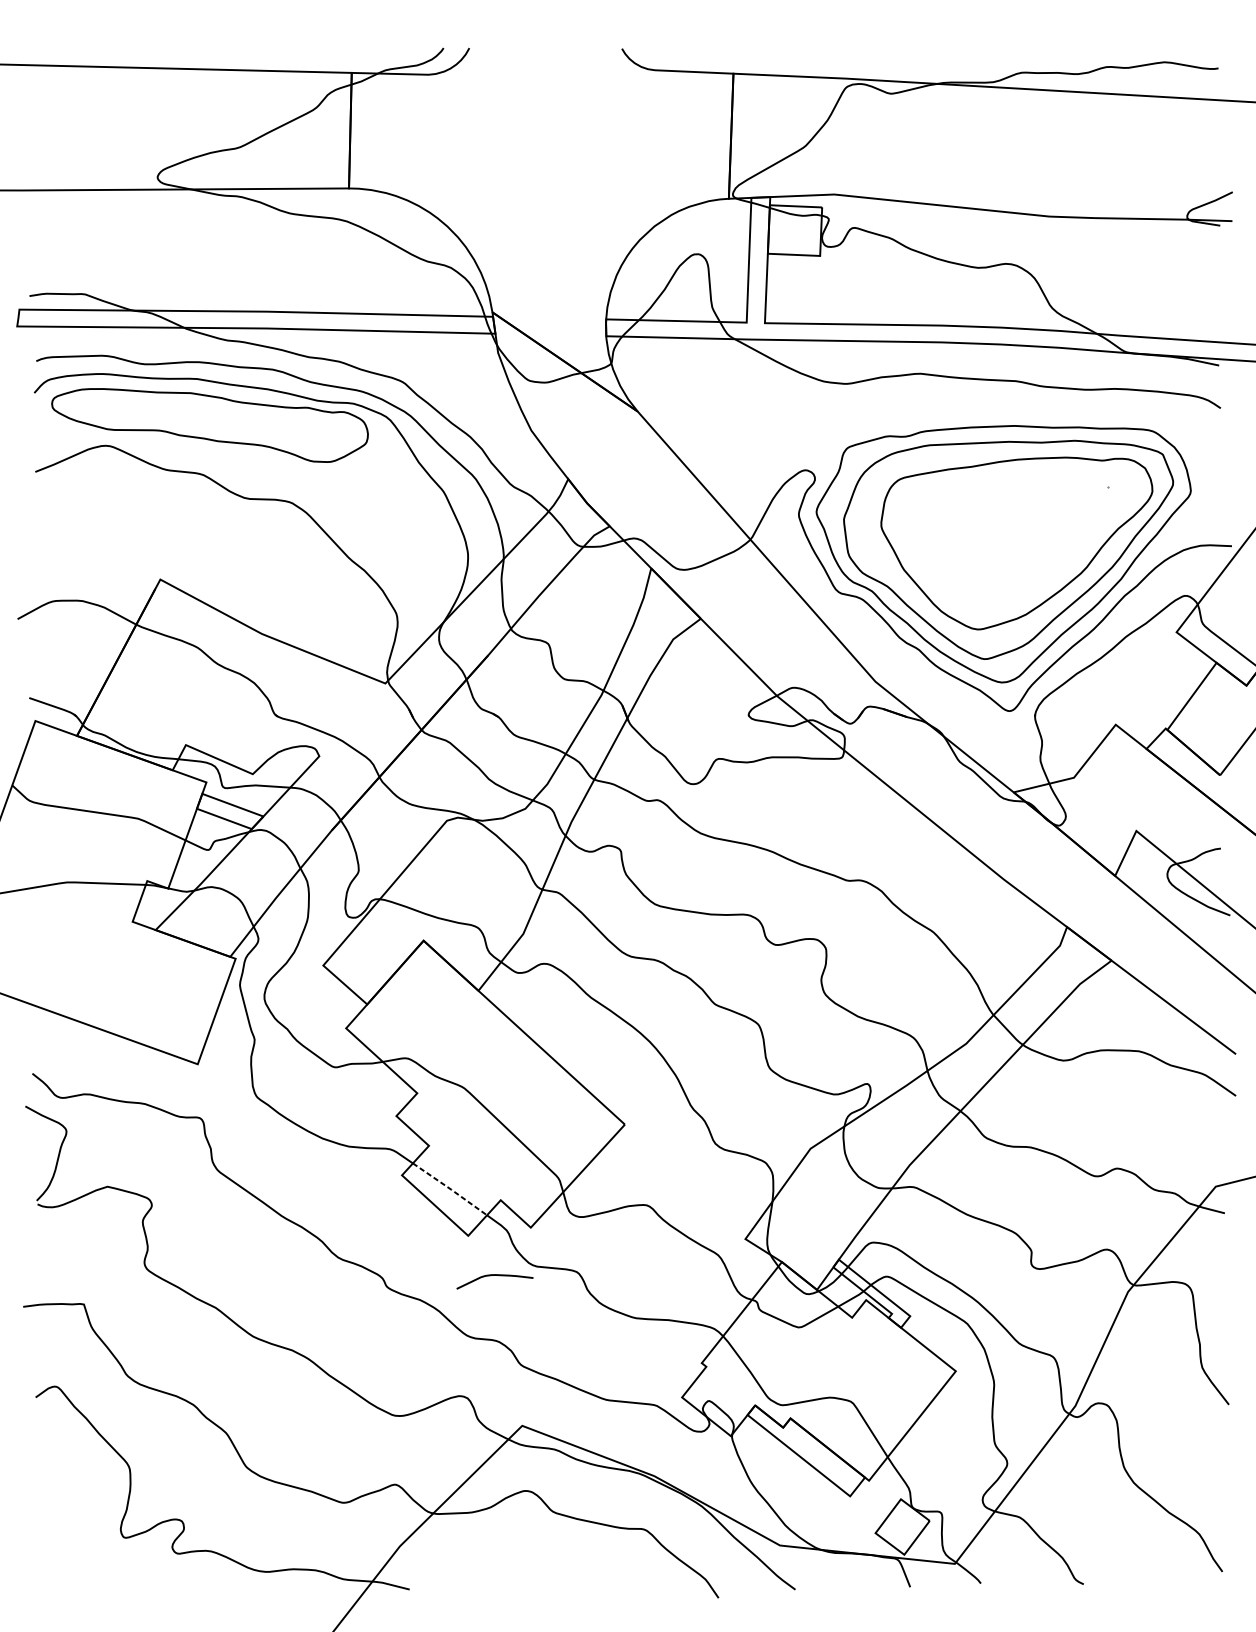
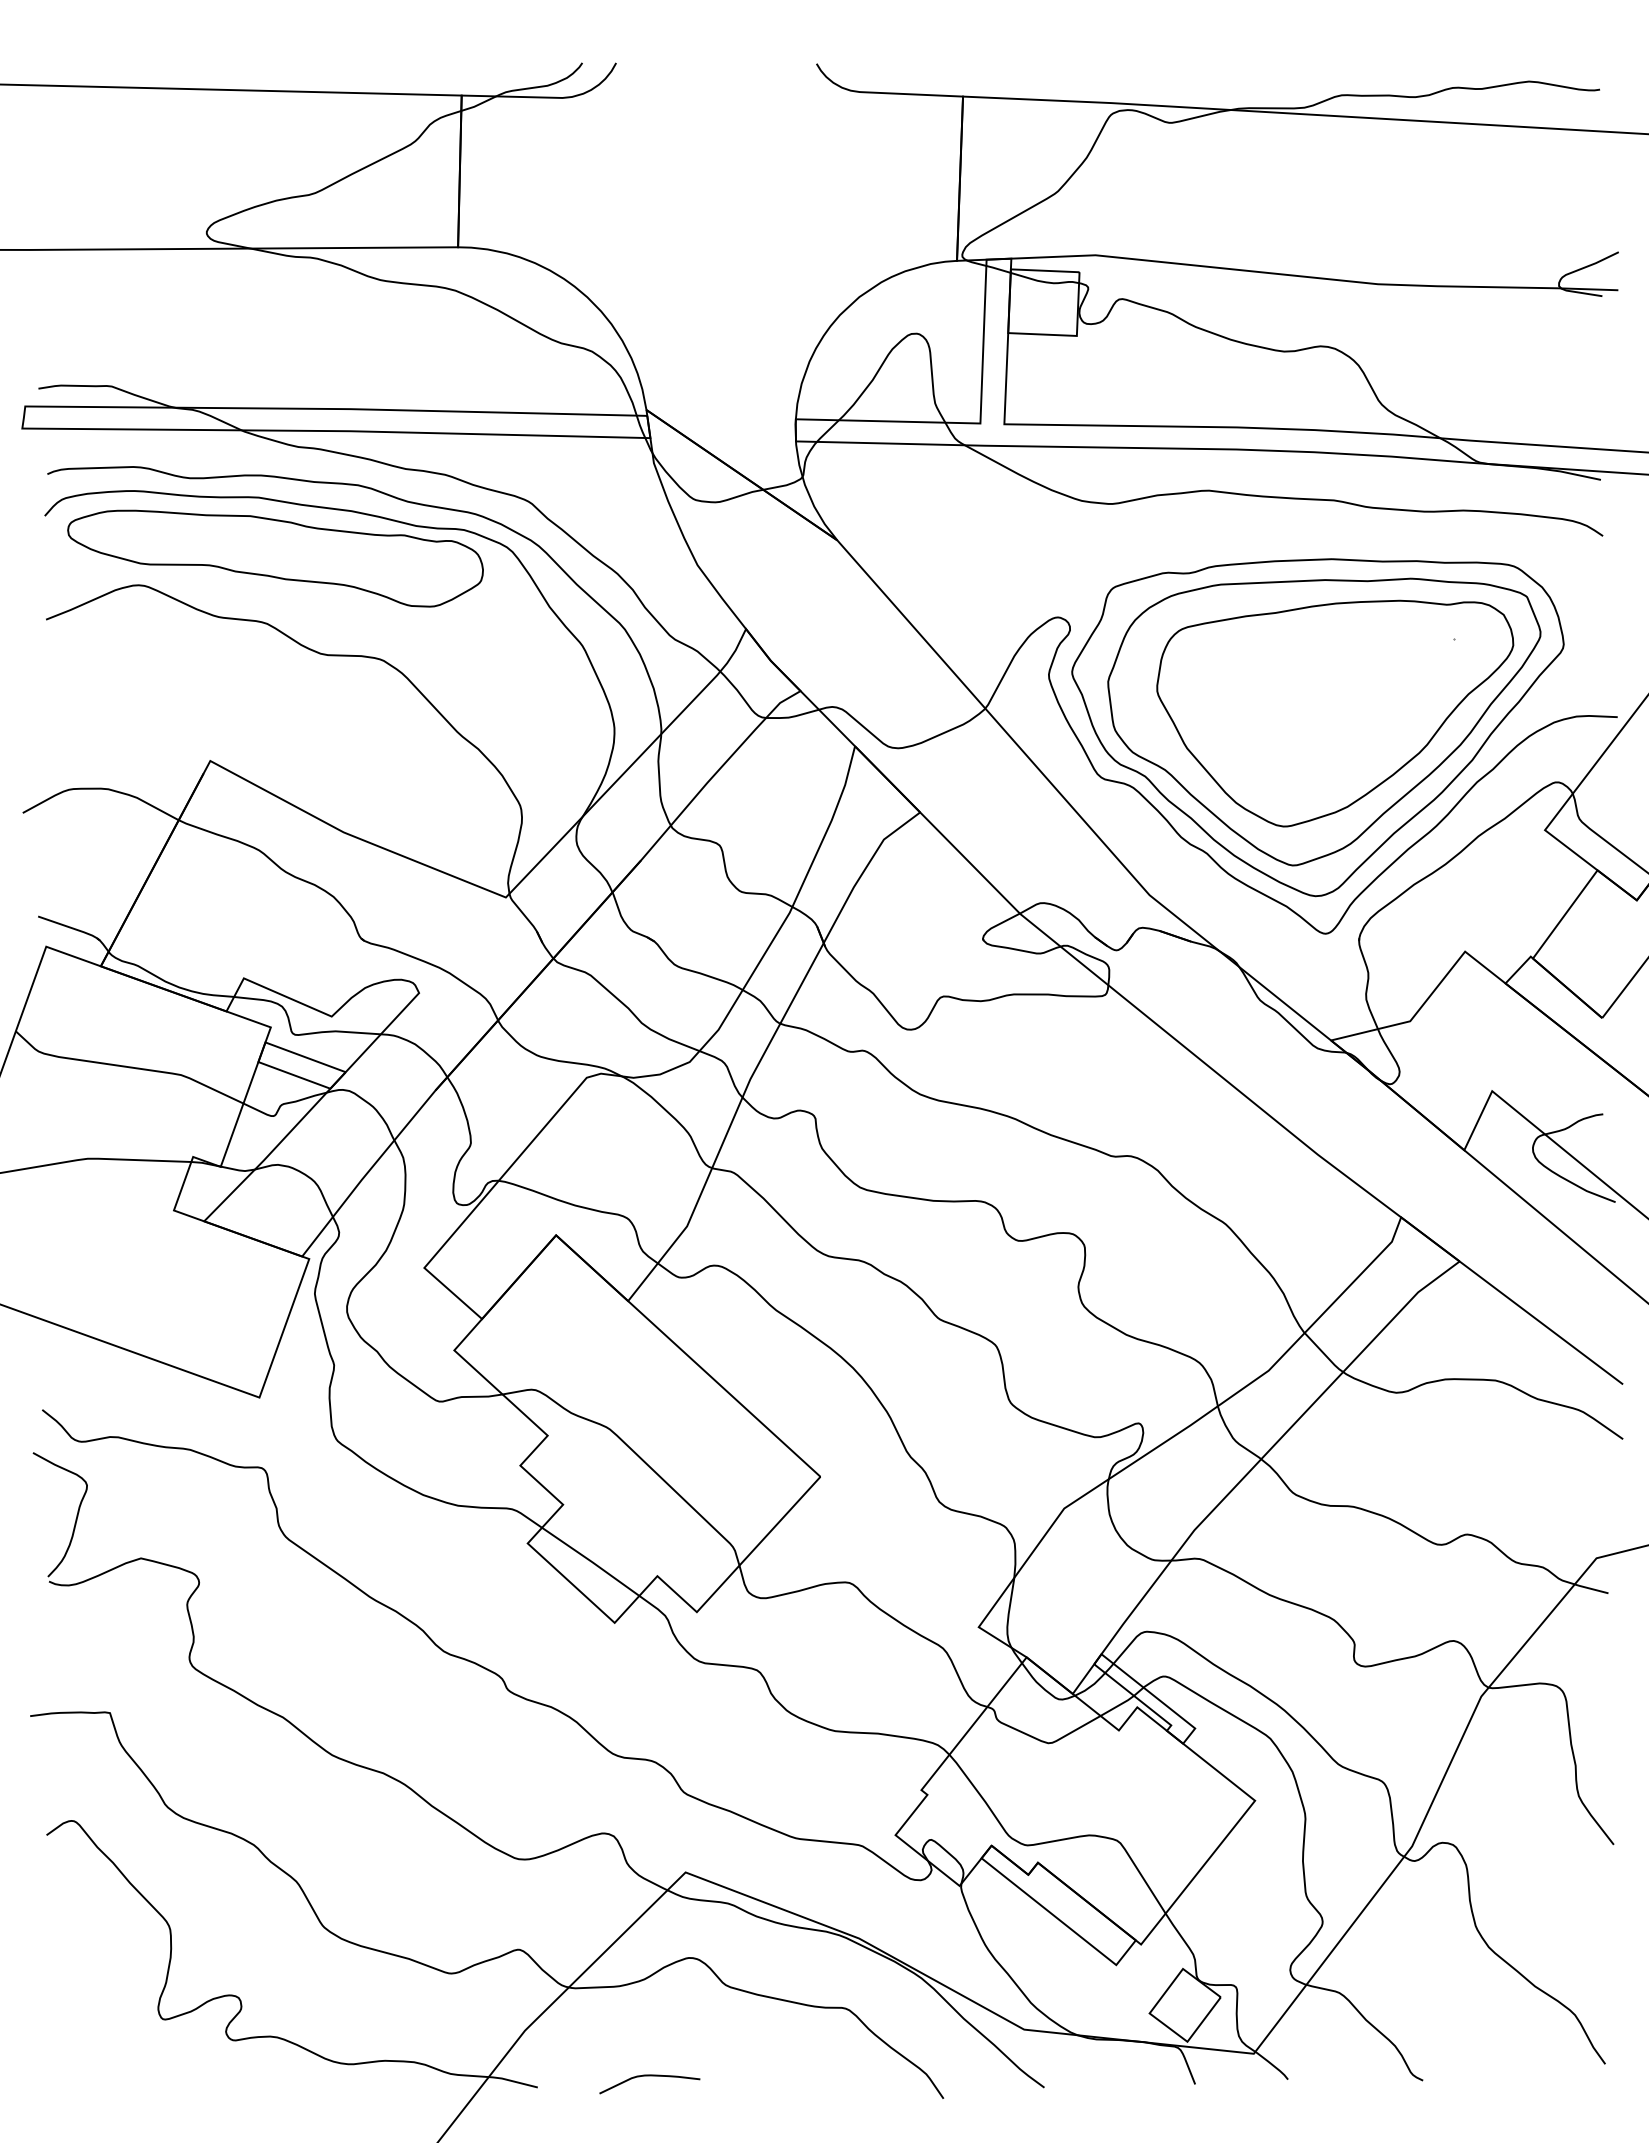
line: (450, 1189) -> (591, 1561), dashed -> solid
curve: (494, 1275) -> (649, 2076), moved

